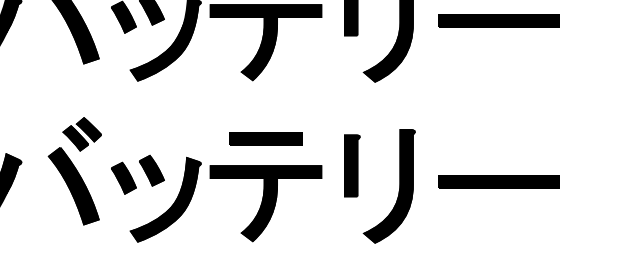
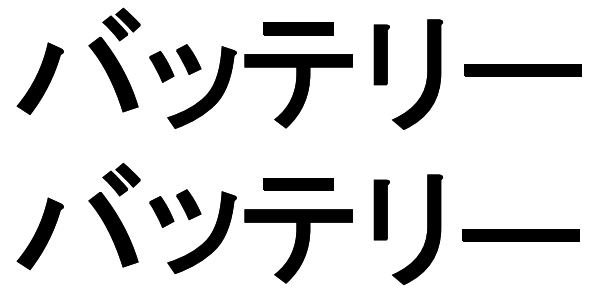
part: (498, 181) -> (520, 235), moved
part: (152, 187) -> (189, 220), moved

